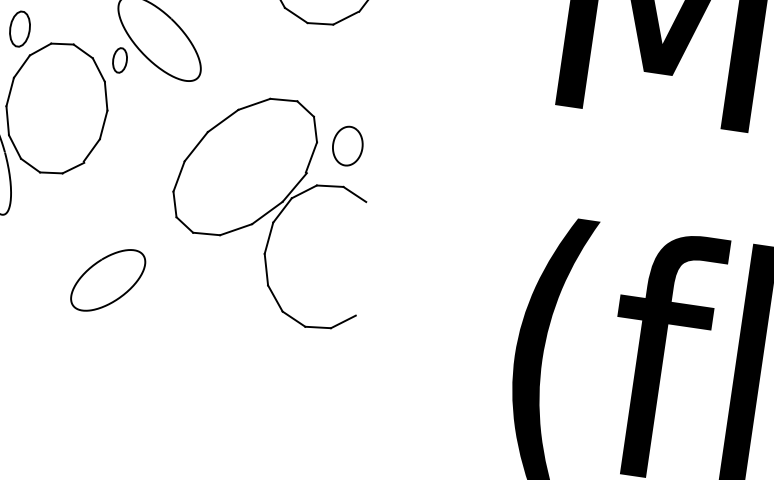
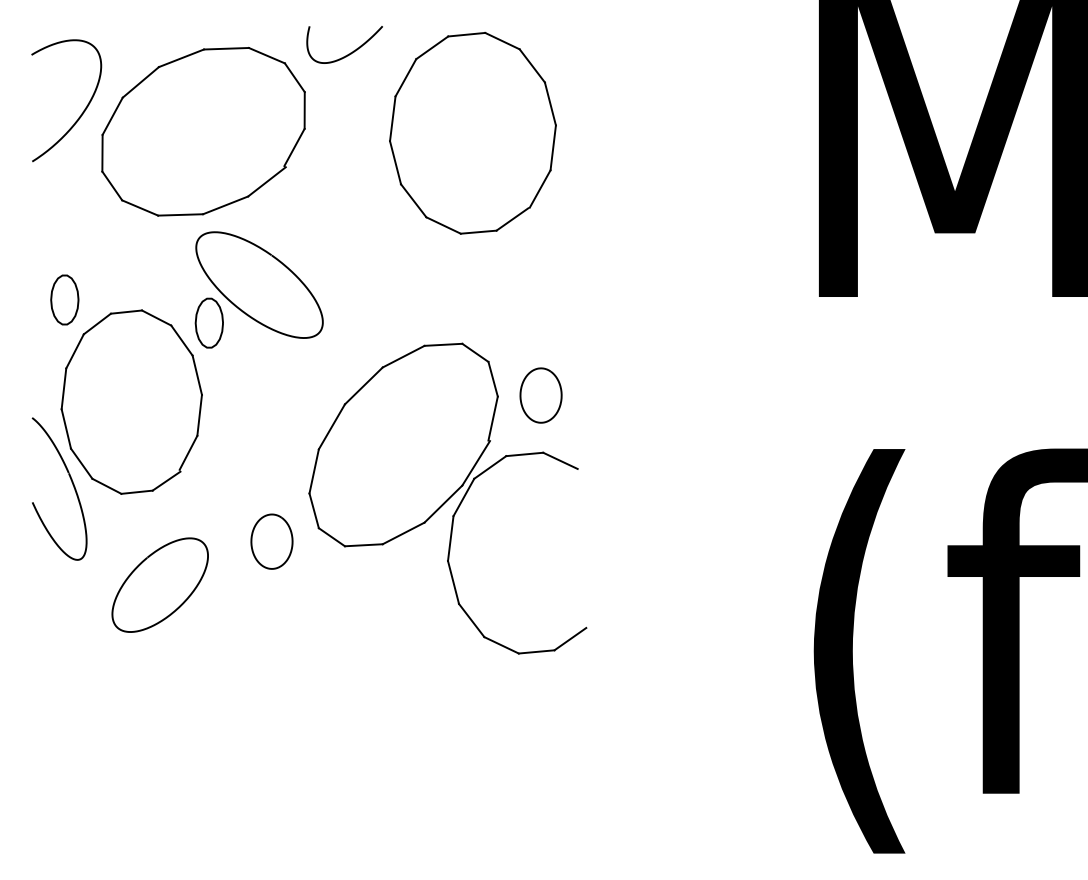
part: (119, 59) -> (208, 322), size x1.43
curve: (128, 219) -> (252, 541), added
curve: (96, 264) -> (140, 565), moved

